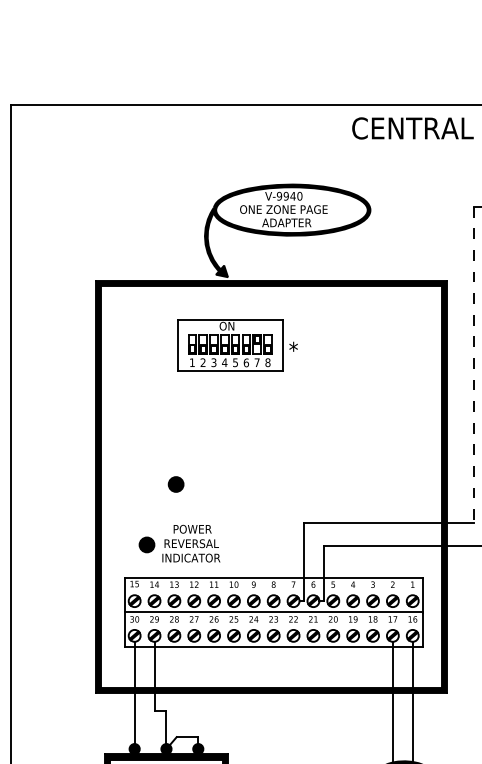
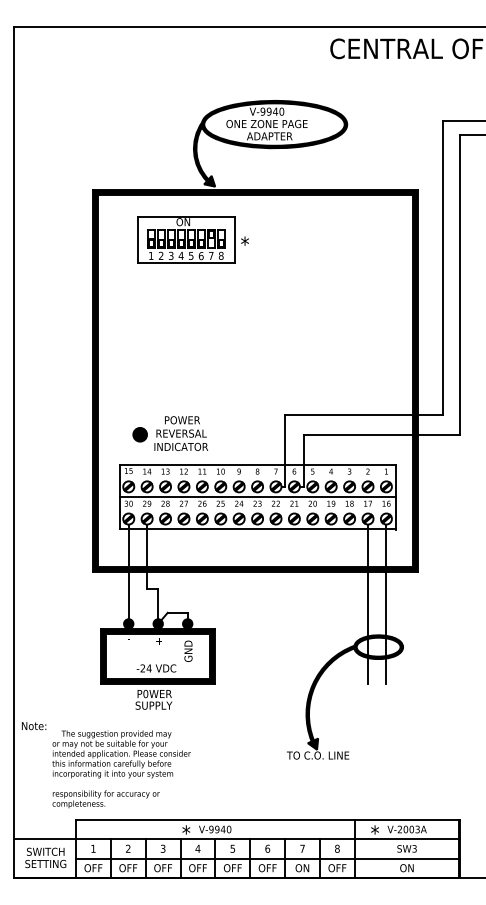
part: (236, 344) -> (192, 239), moved
line: (473, 365) -> (442, 268), dashed -> solid
part: (175, 484) -> (166, 378), removed

